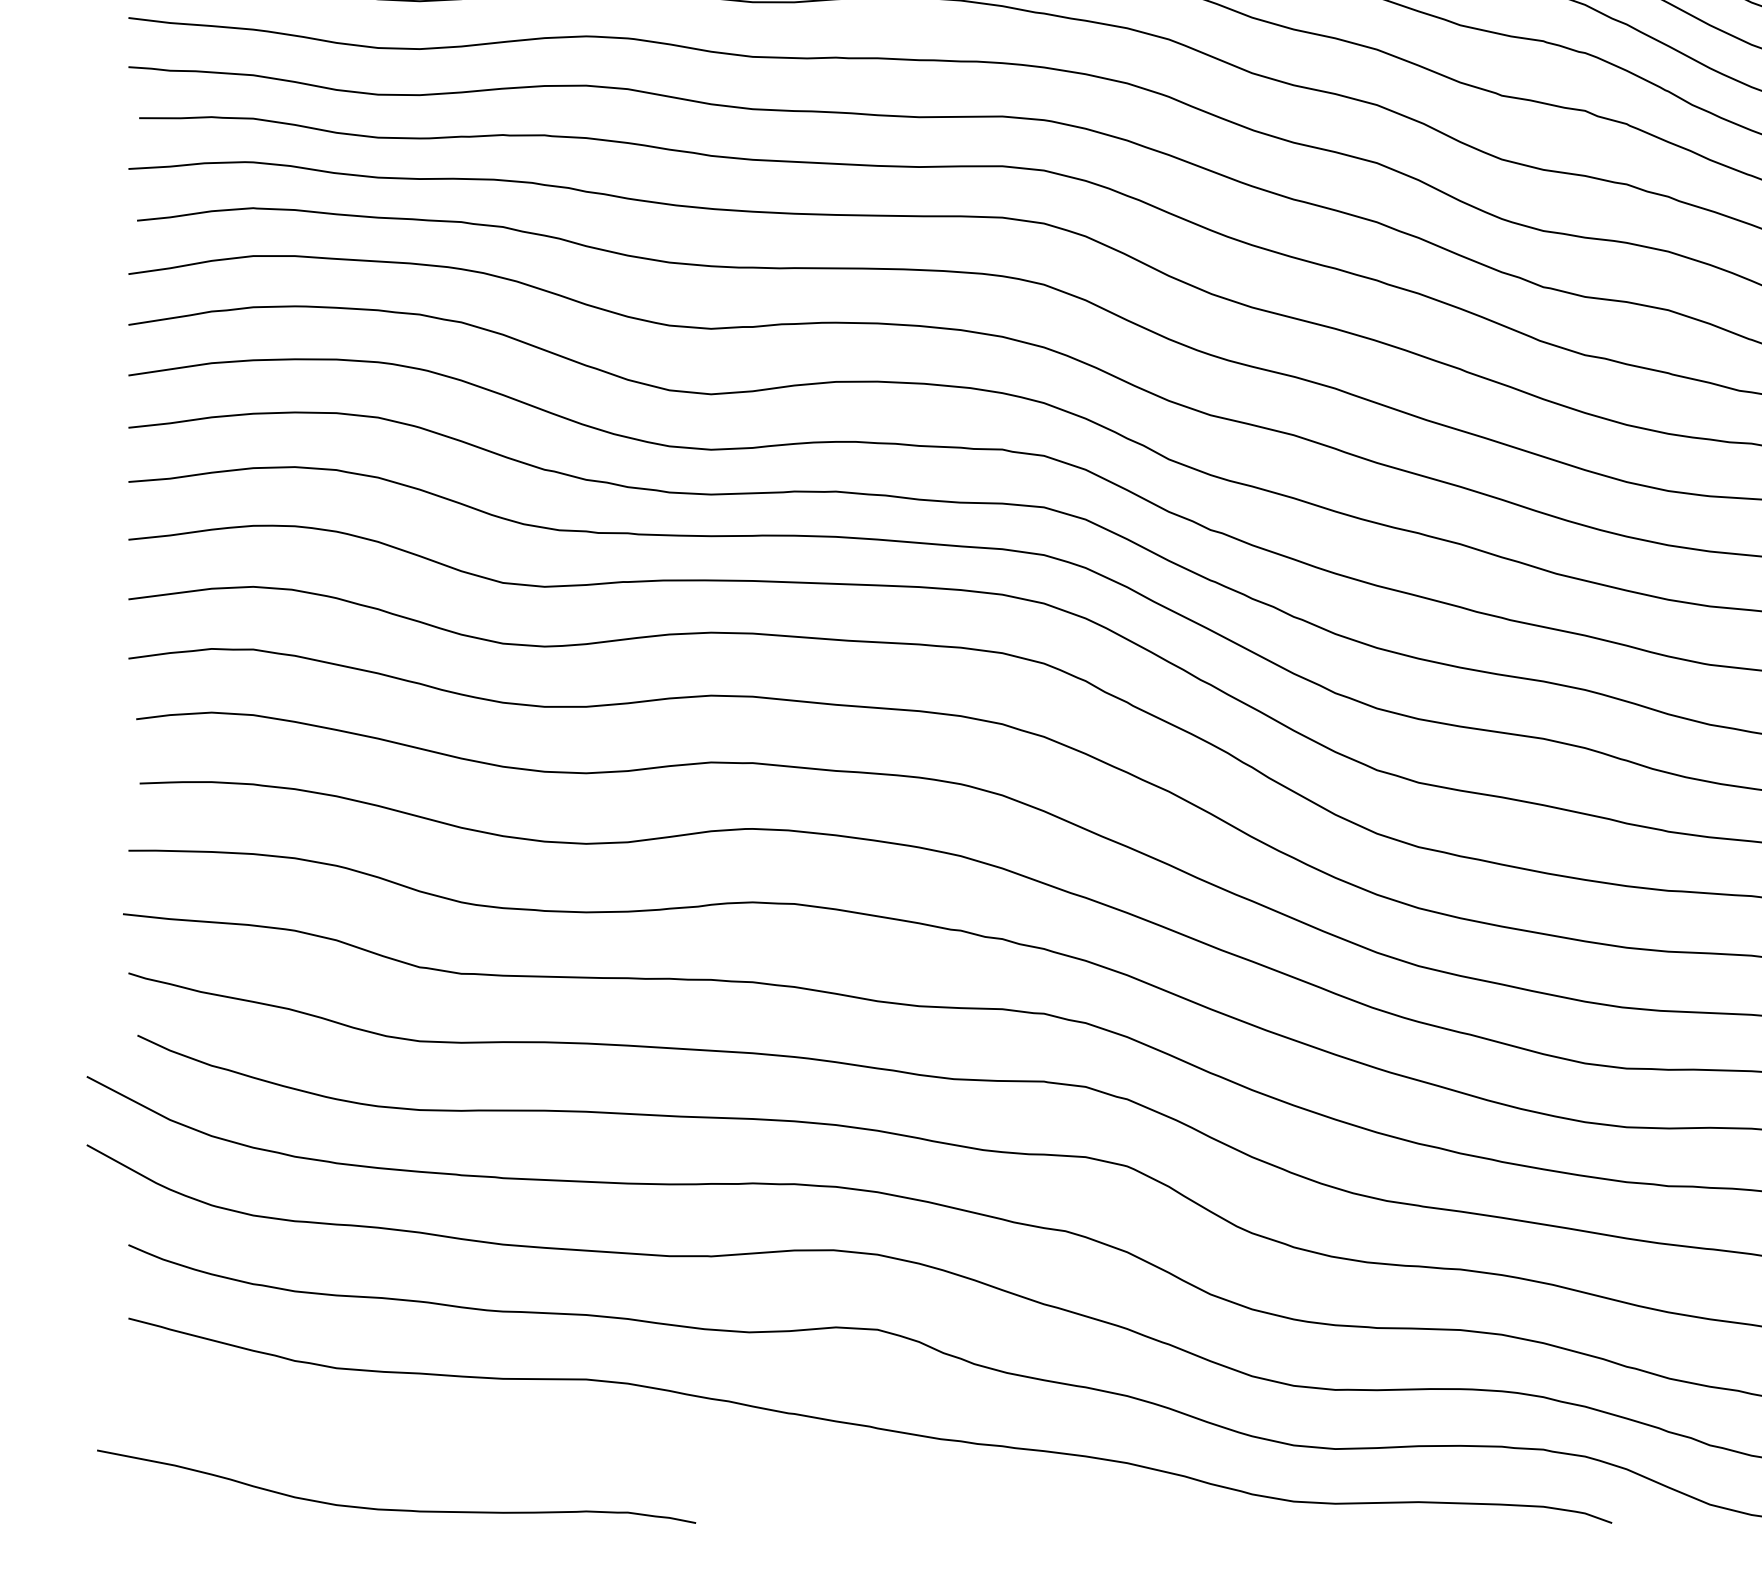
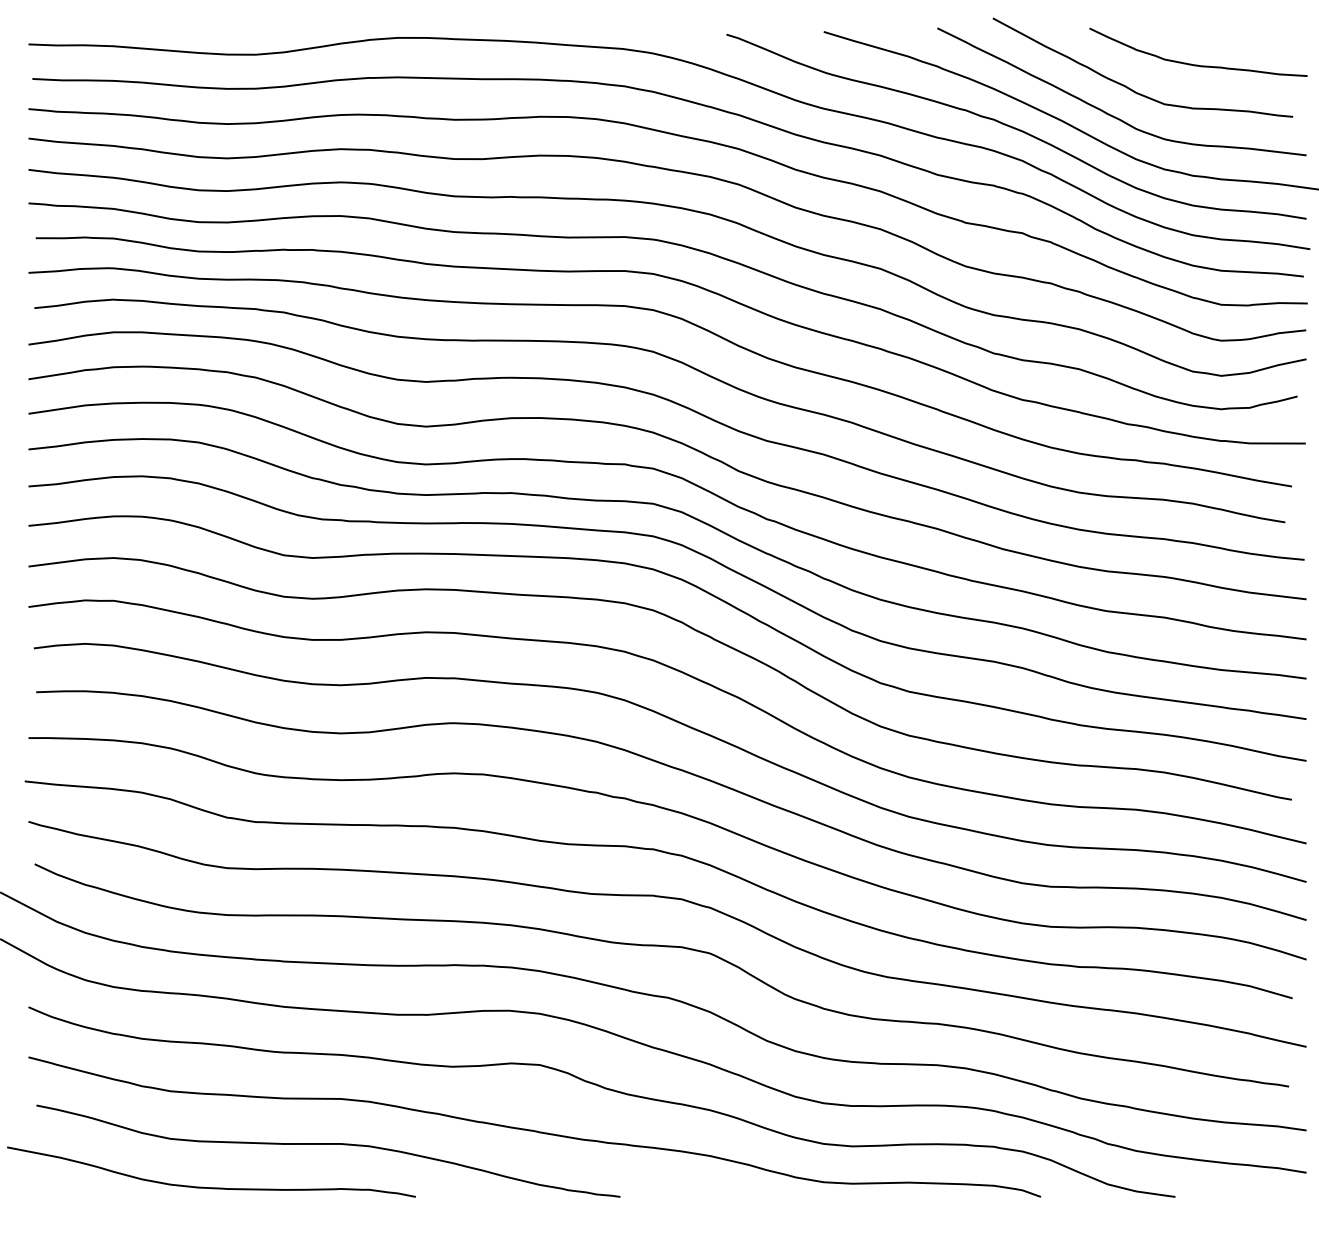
curve: (568, 1446) -> (328, 1144), added

